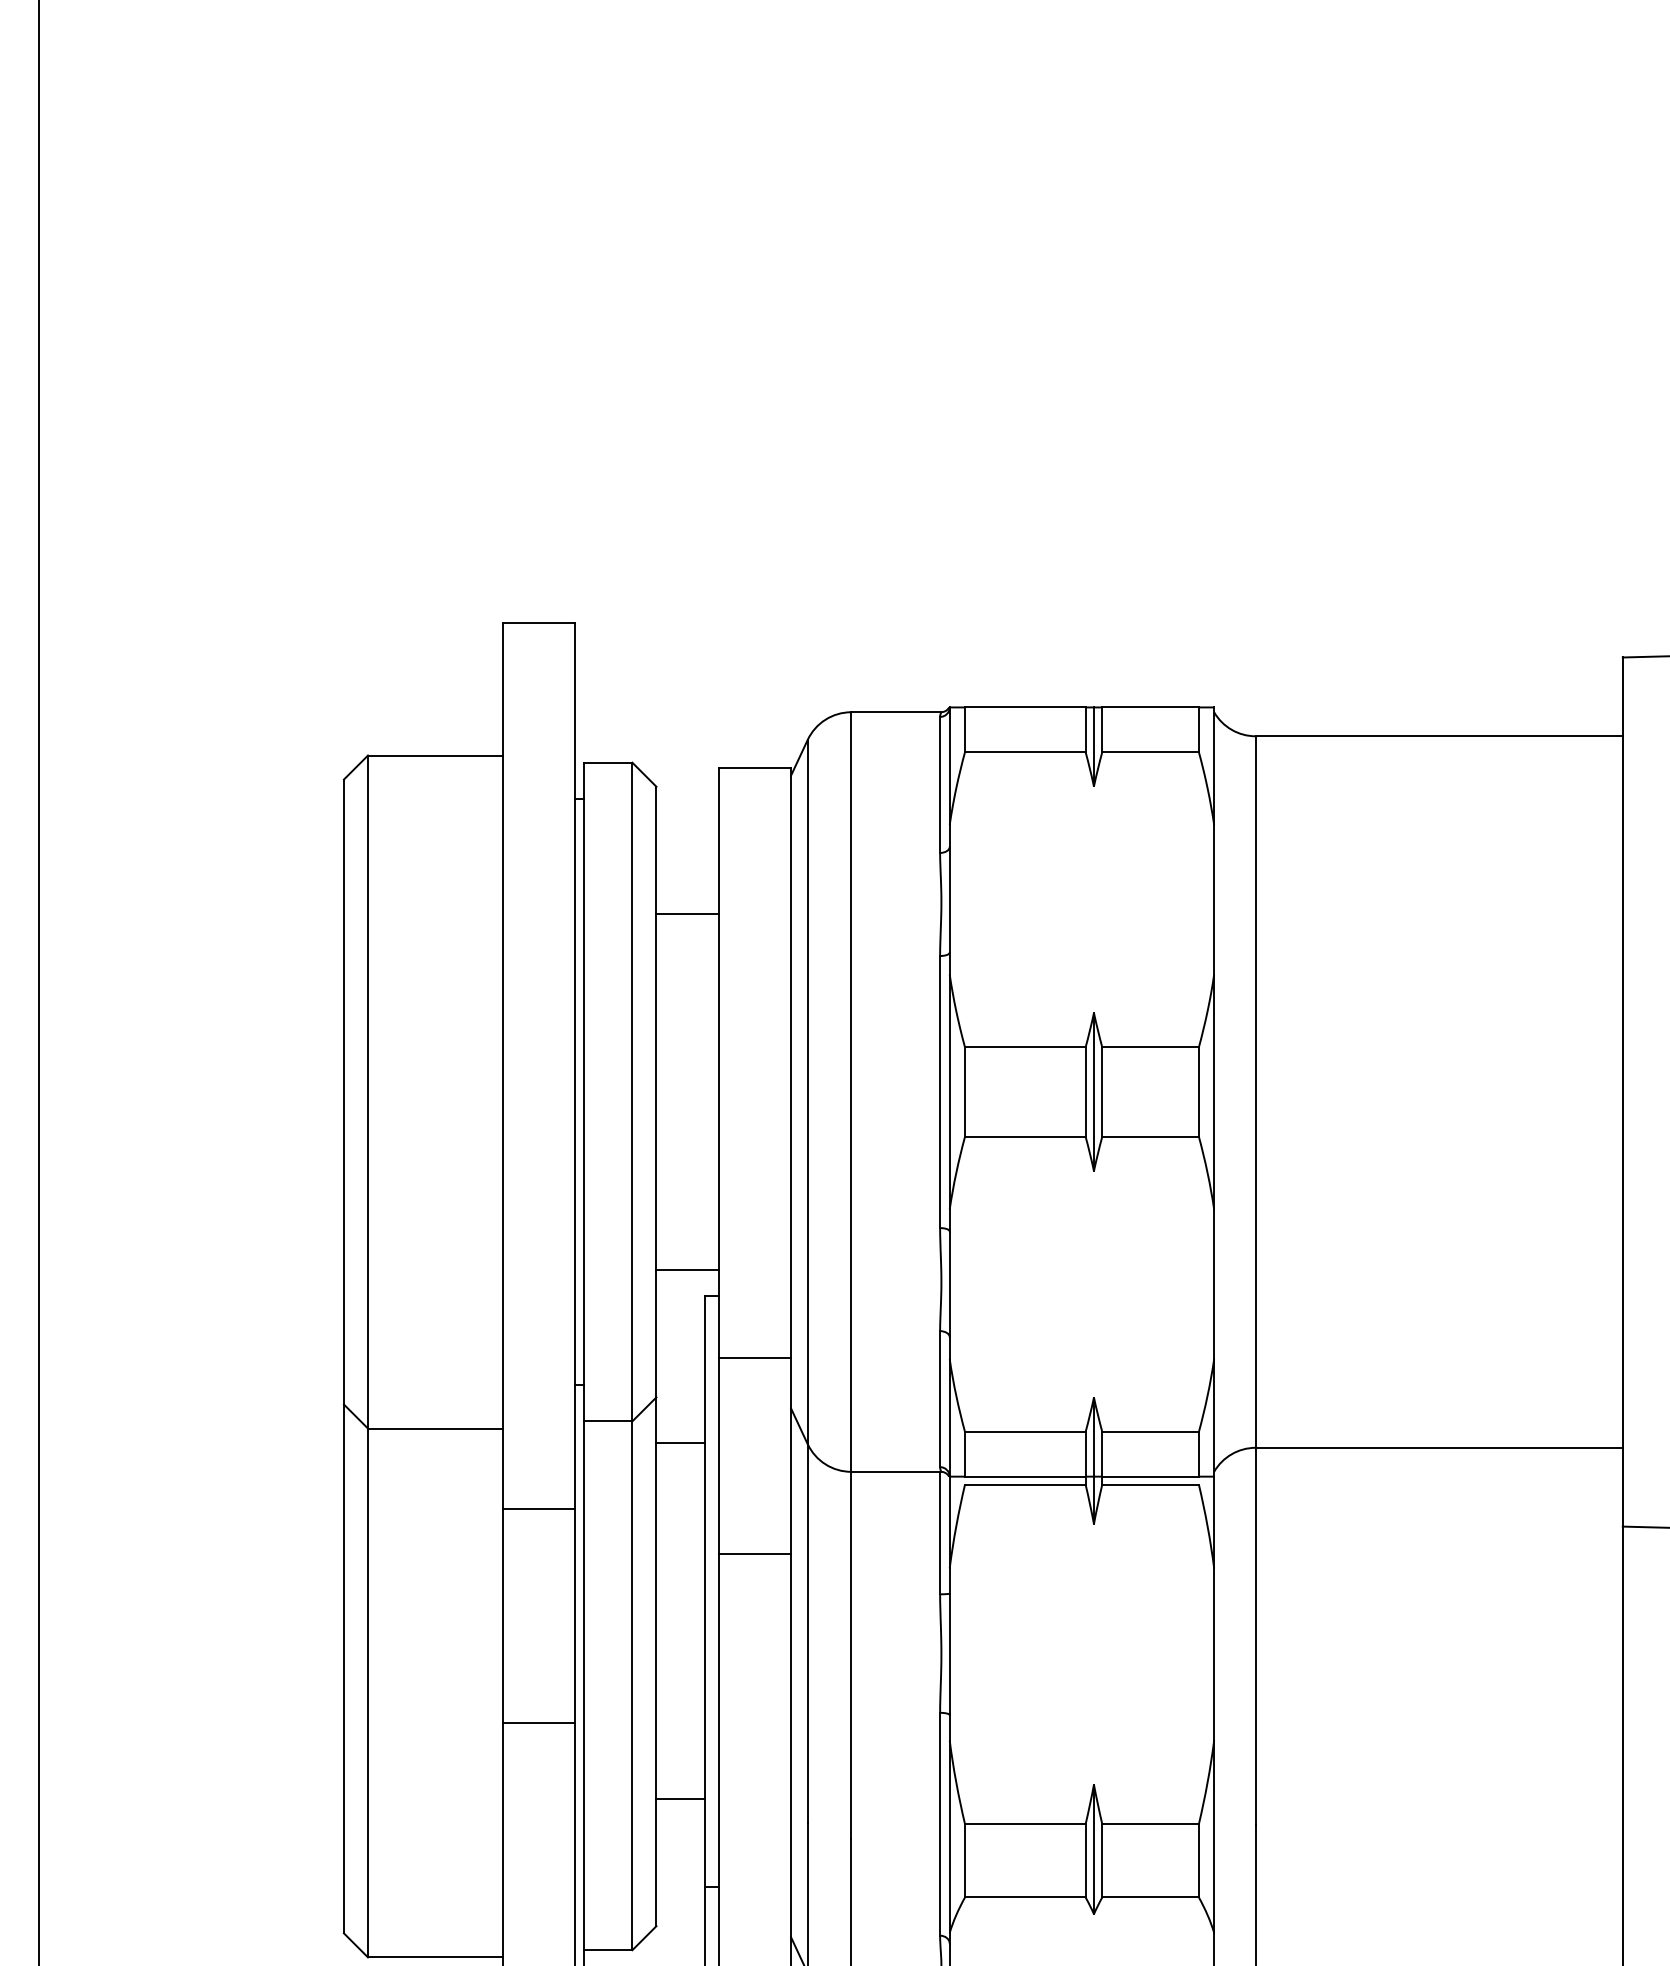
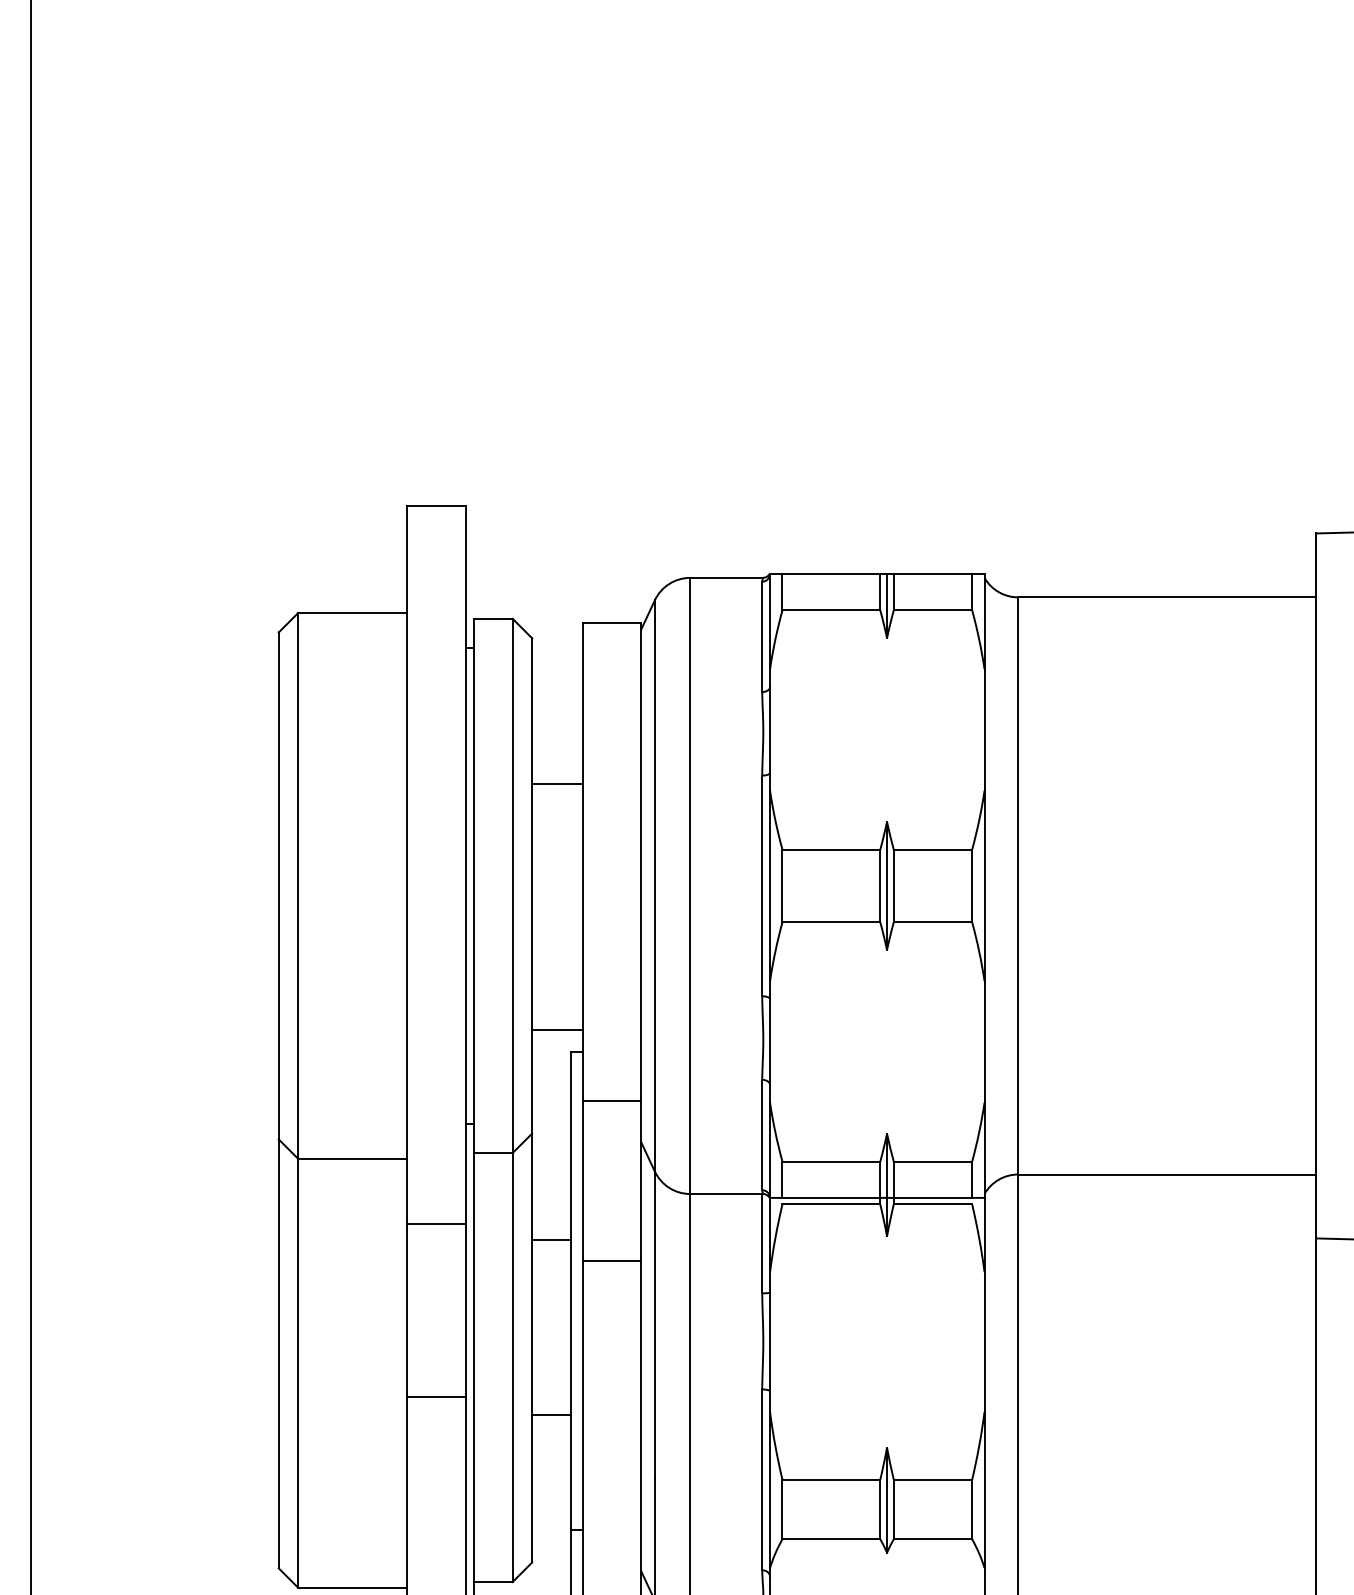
line: (687, 914) -> (557, 784), moved
line: (680, 1443) -> (551, 1240), moved
line: (680, 1798) -> (551, 1414), moved

